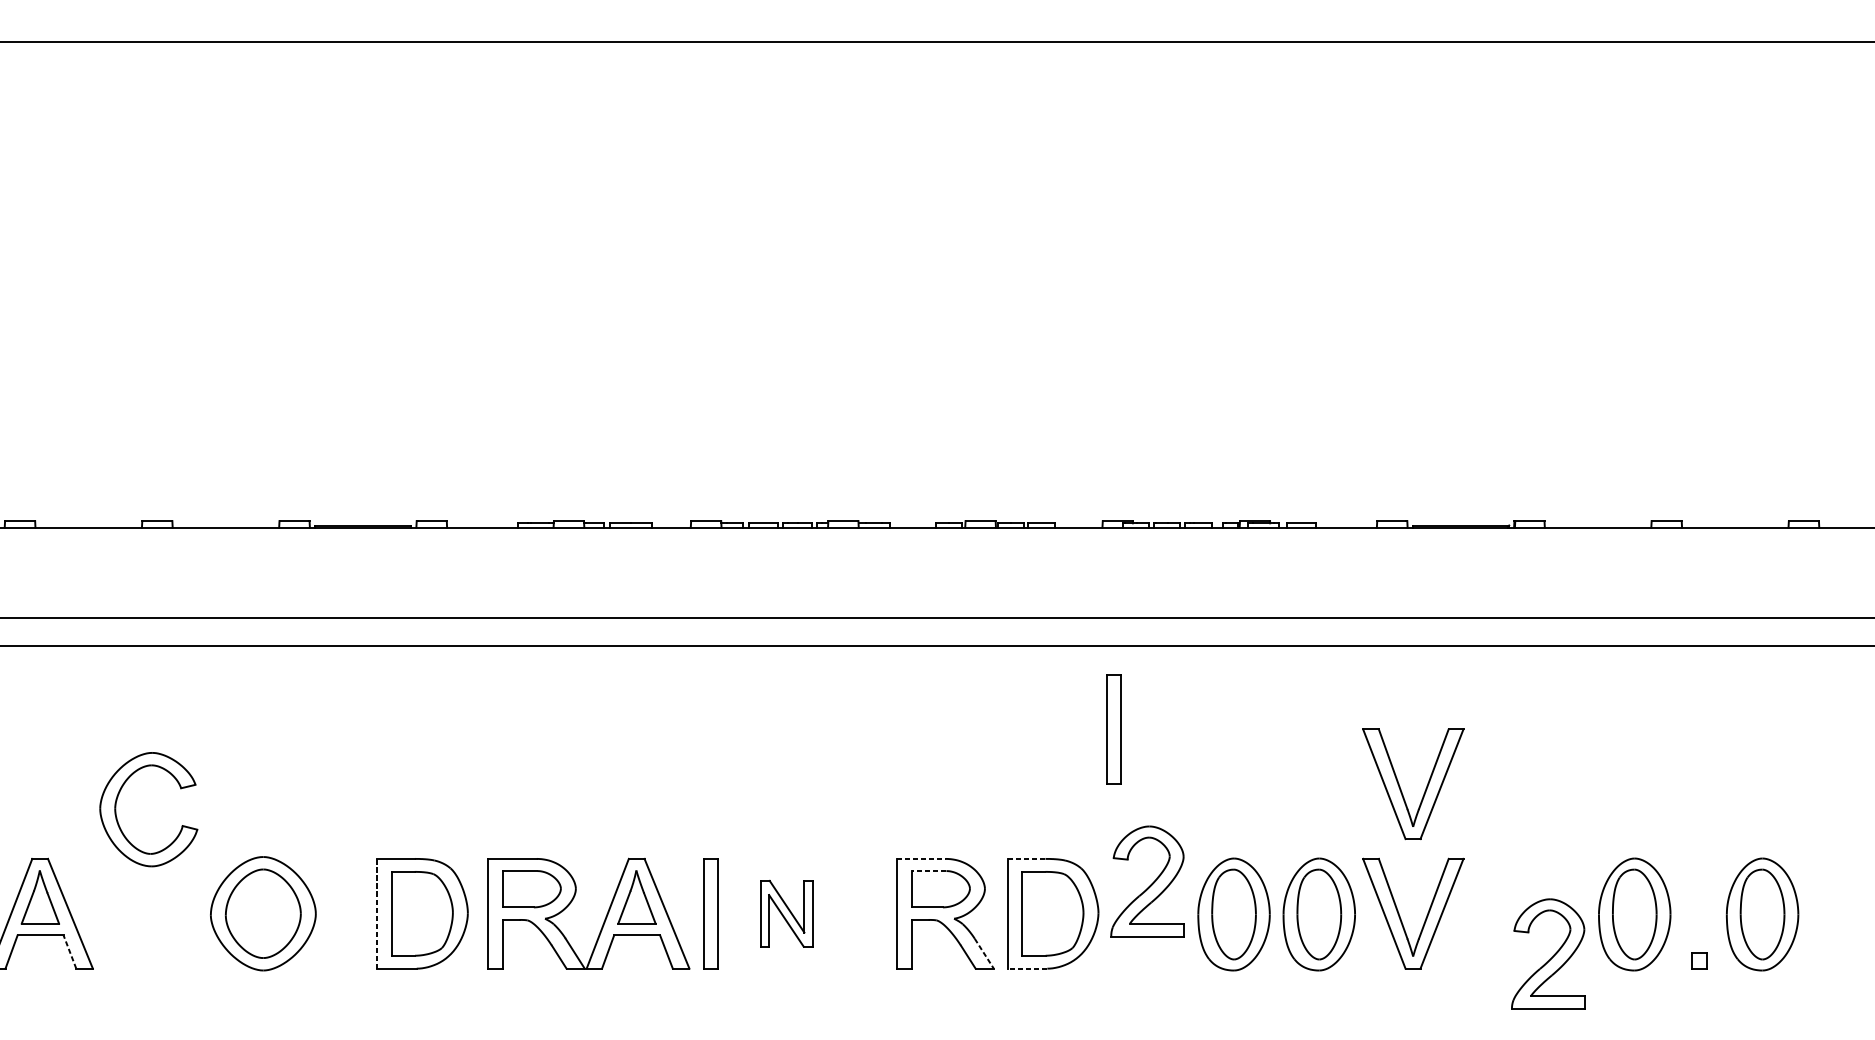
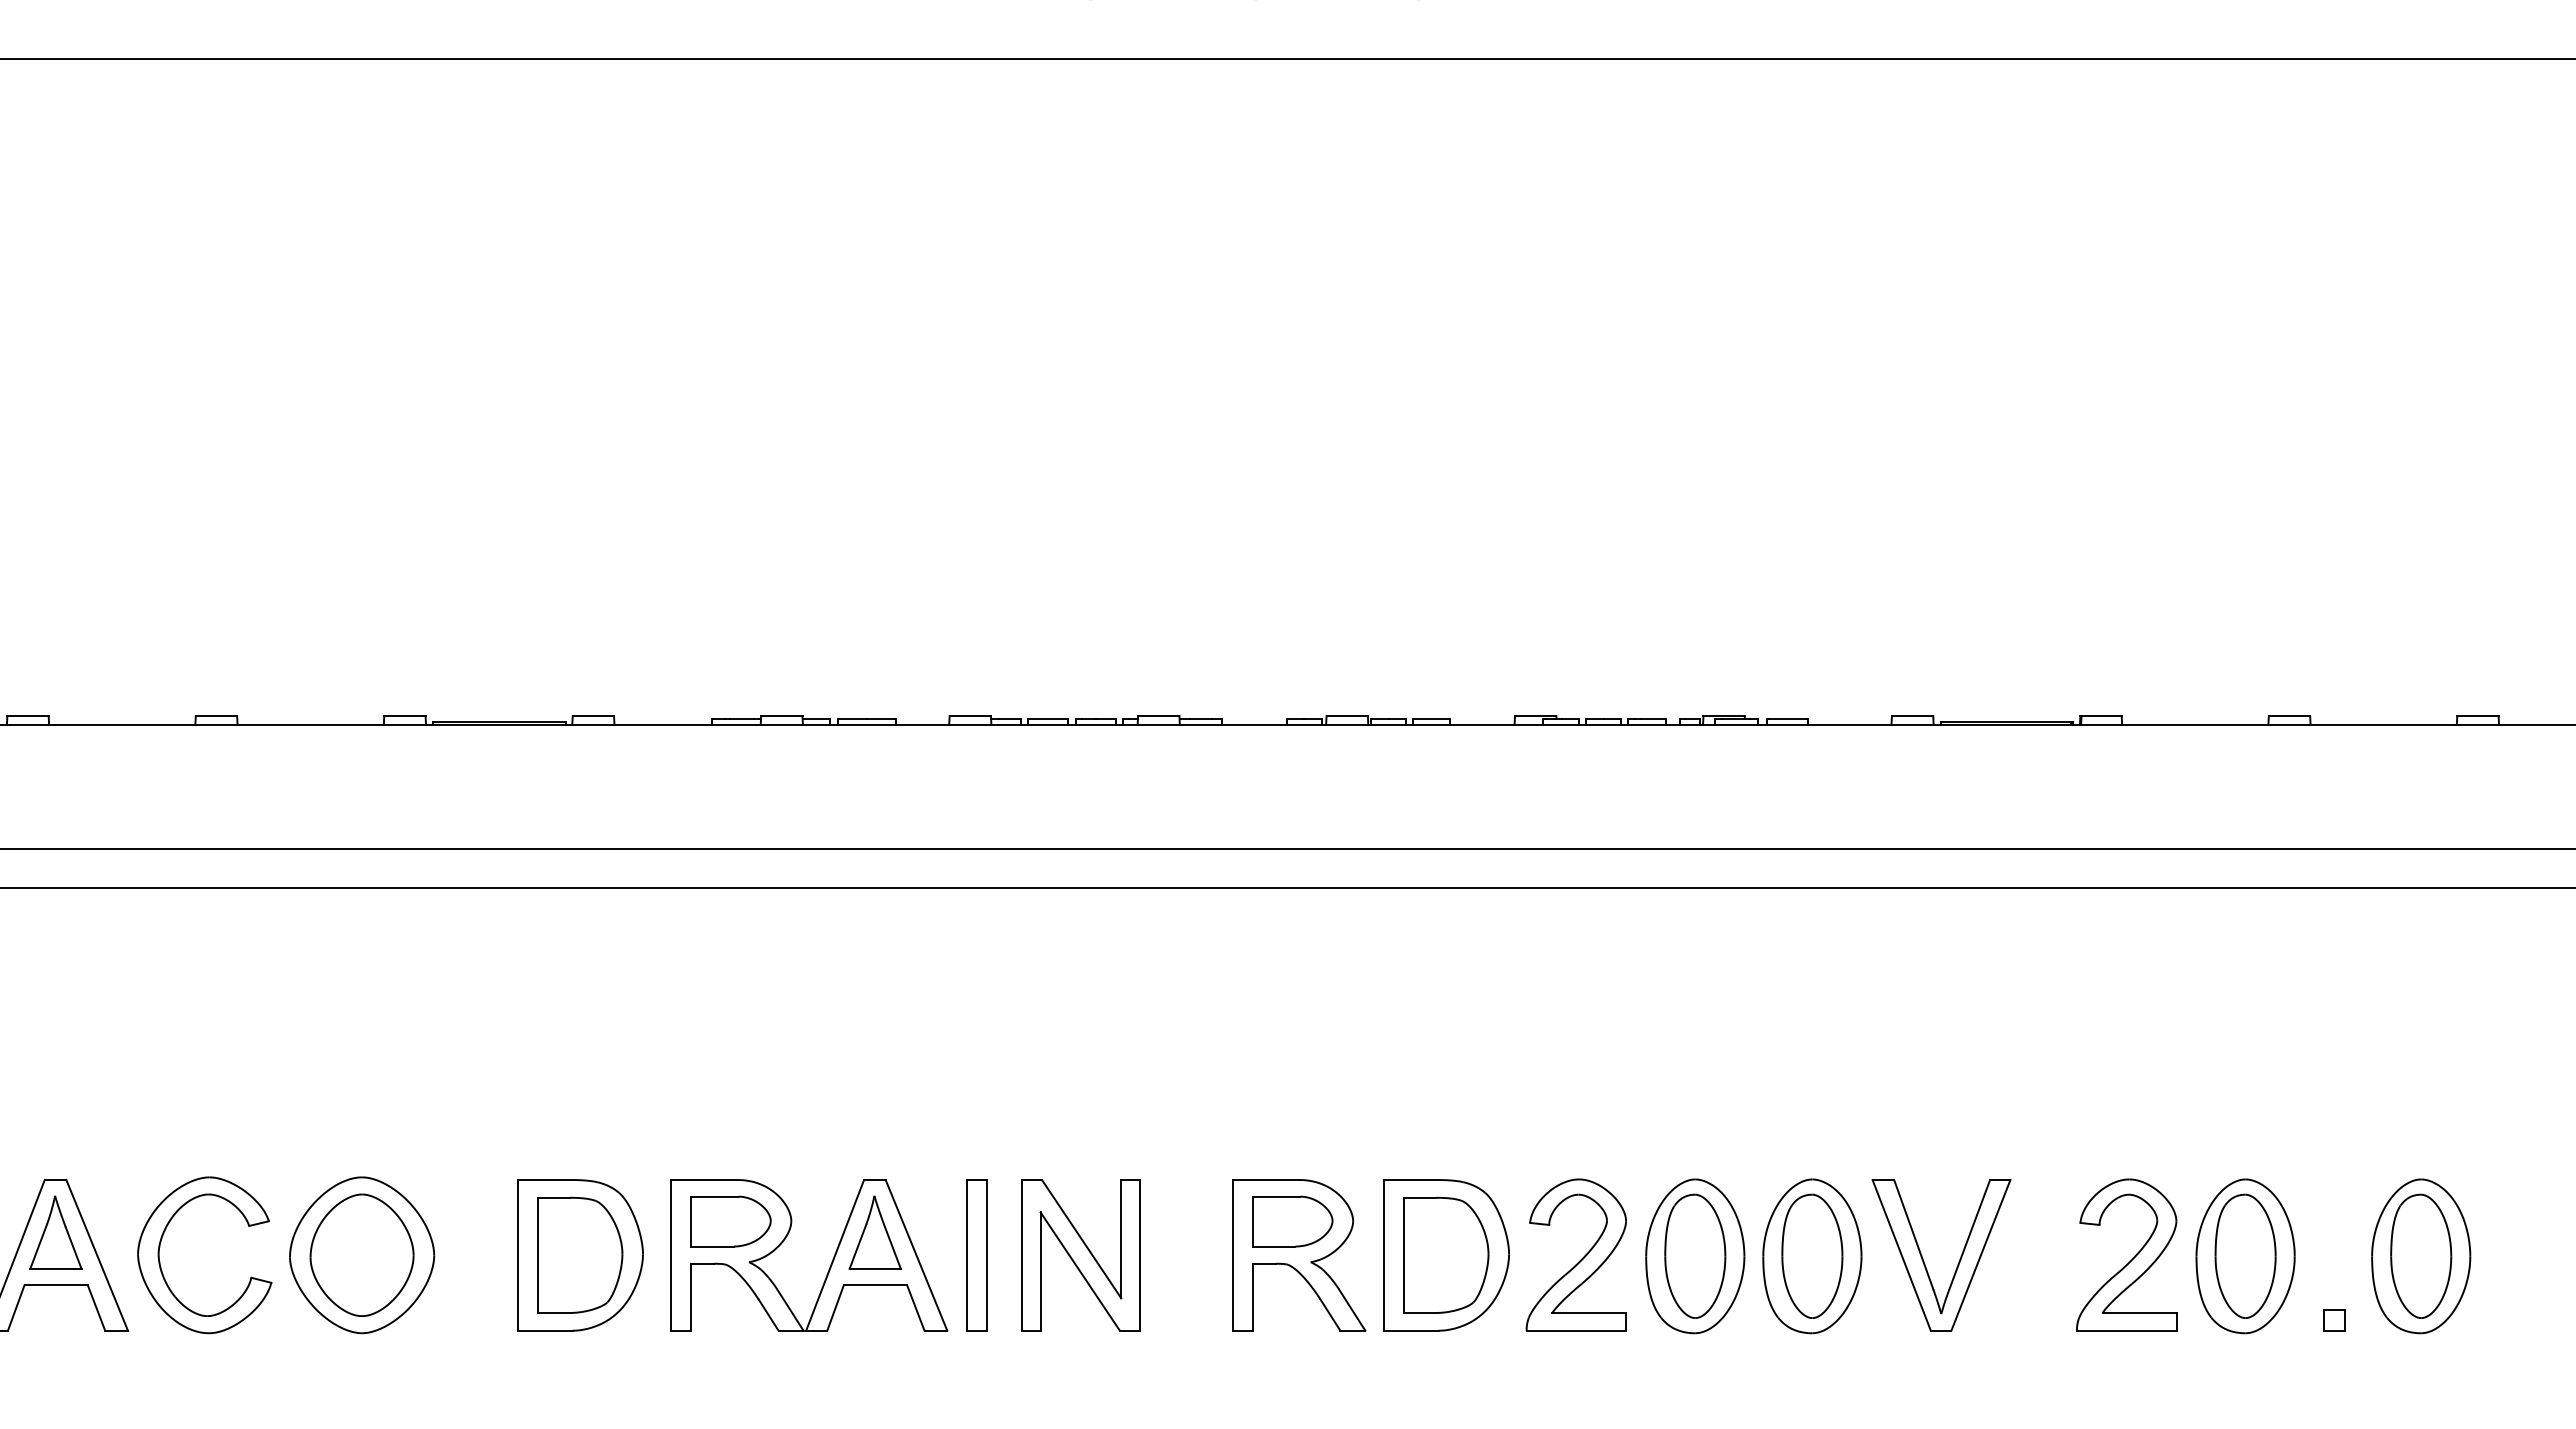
part: (1114, 729) -> (1530, 1002), removed
part: (1400, 788) -> (1924, 1083), removed
part: (117, 817) -> (161, 1266), moved
line: (921, 858) -> (1266, 1179), dashed -> solid
line: (1026, 858) -> (1410, 1179), dashed -> solid
line: (929, 870) -> (1276, 1196), dashed -> solid
part: (1150, 884) -> (1580, 1259), moved
line: (377, 913) -> (518, 1254), dashed -> solid
part: (786, 913) -> (1080, 1255), size x1.67
line: (69, 951) -> (96, 1307), dashed -> solid
line: (984, 953) -> (1352, 1310), dashed -> solid
part: (1551, 957) -> (2131, 1259), moved
line: (1027, 968) -> (1411, 1330), dashed -> solid

